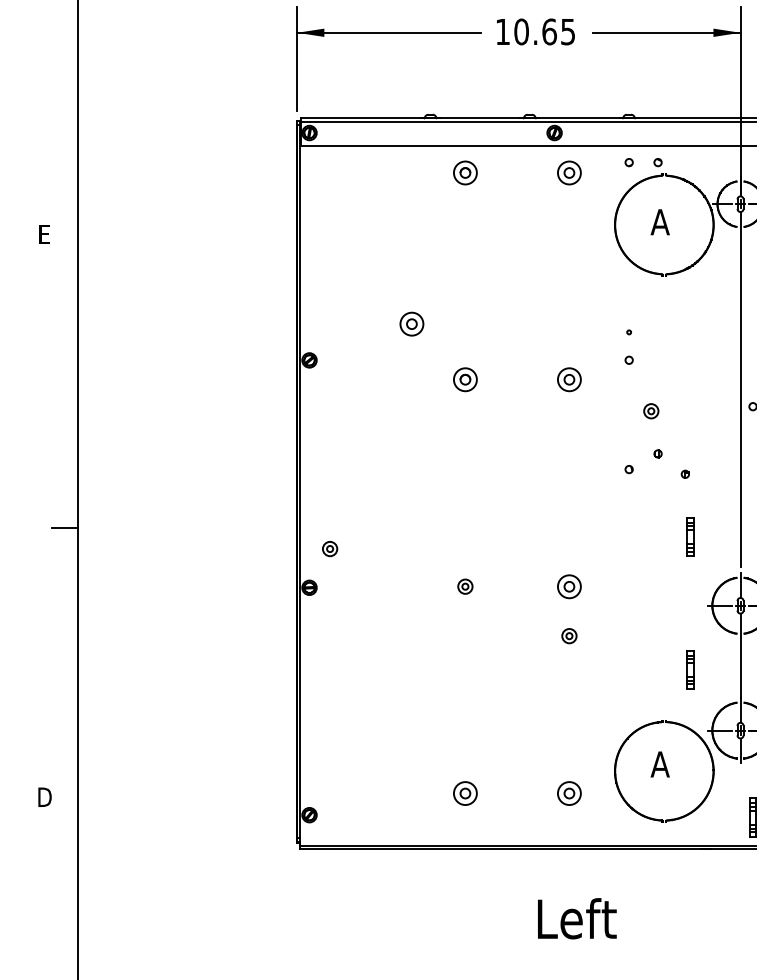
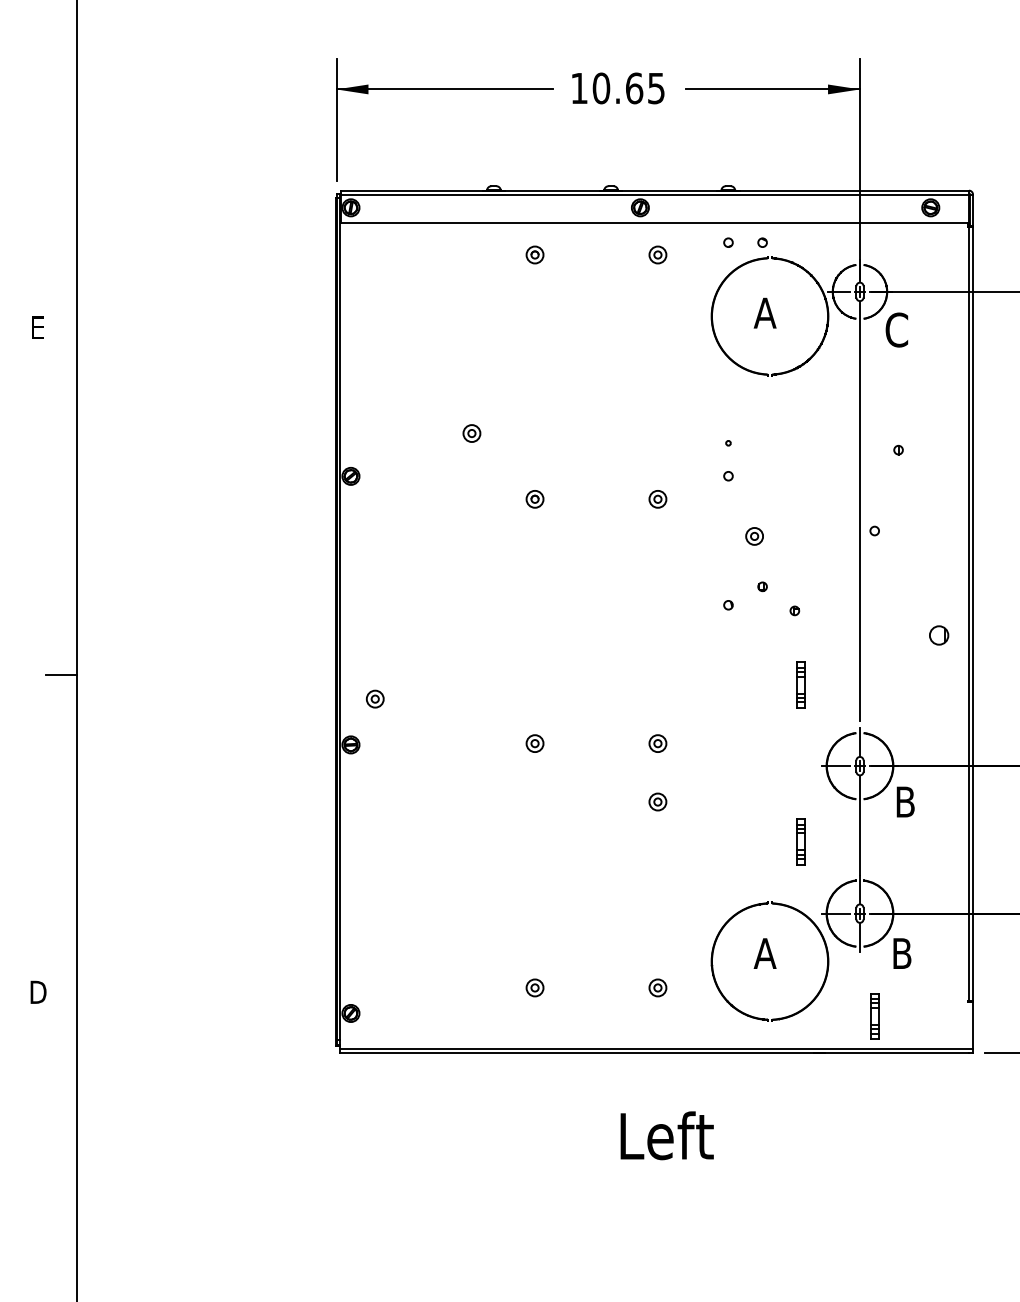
part: (464, 172) -> (534, 254), size x0.62
part: (569, 172) -> (657, 254), size x0.62
part: (411, 324) -> (471, 433), size x0.62
part: (464, 379) -> (534, 499), size x0.62
part: (569, 379) -> (657, 499), size x0.62
part: (569, 586) -> (657, 743), size x0.62
part: (464, 793) -> (534, 987), size x0.62
part: (569, 793) -> (657, 987), size x0.62

